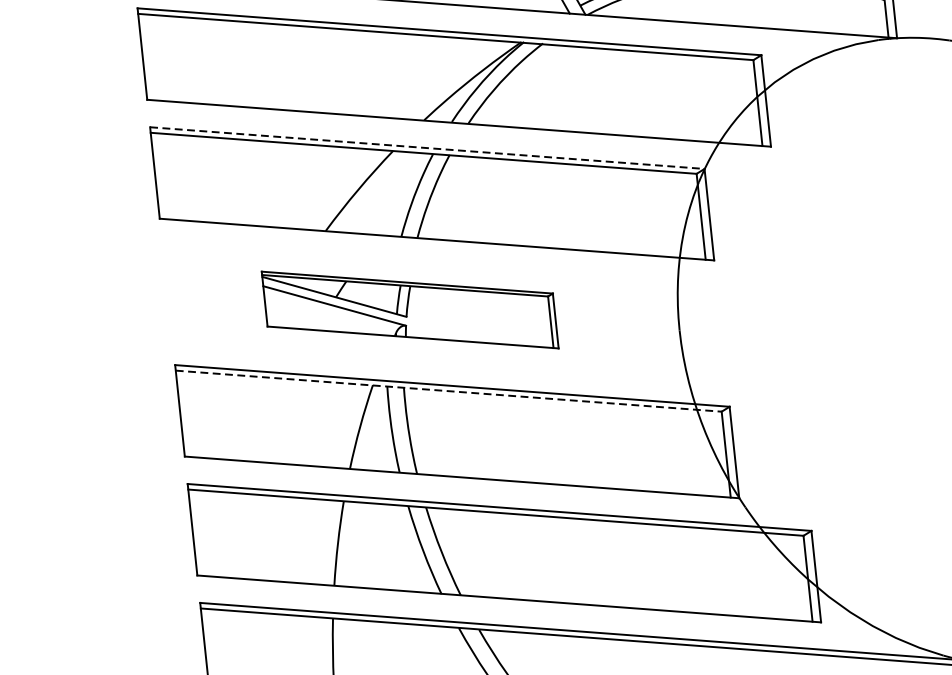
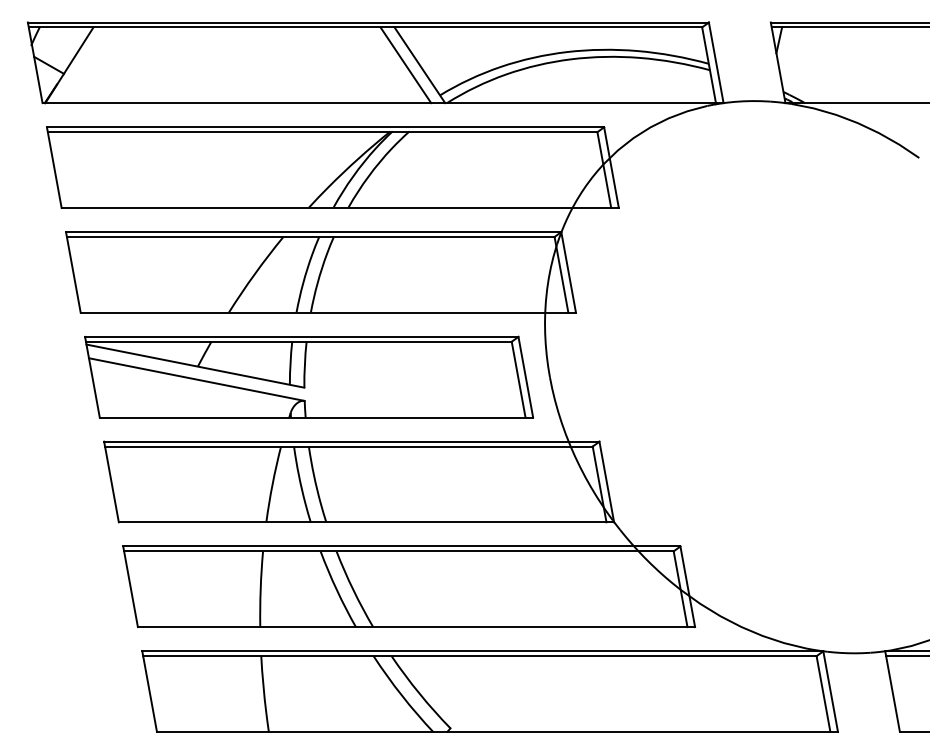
line: (427, 148) -> (313, 232), dashed -> solid
part: (410, 309) -> (309, 376), size x1.67
line: (448, 391) -> (348, 446), dashed -> solid

